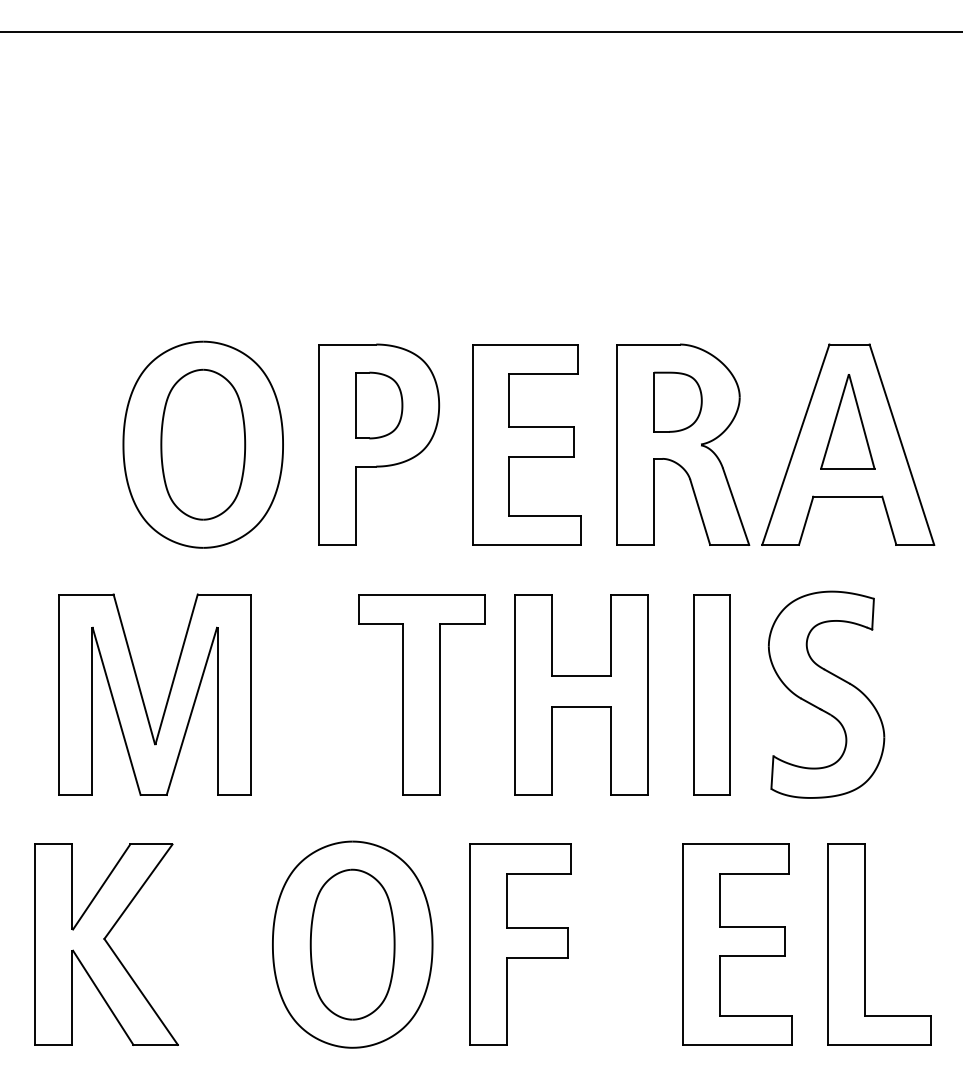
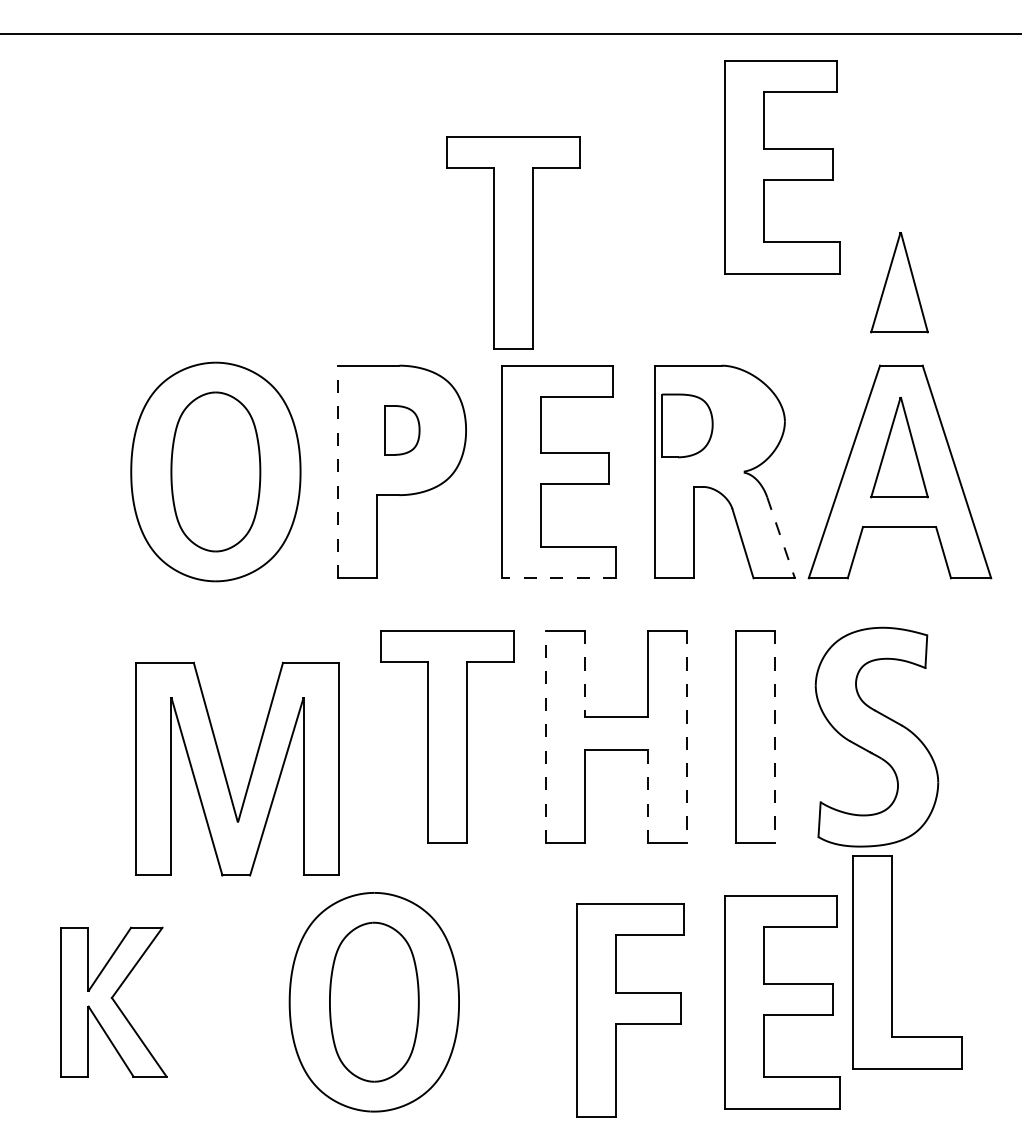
part: (737, 157) -> (782, 167), added
part: (483, 228) -> (513, 242), added
part: (847, 266) -> (899, 282), added
part: (678, 401) -> (687, 425), moved
part: (378, 405) -> (401, 430), size x0.7
line: (318, 444) -> (338, 471), solid -> dashed
line: (736, 506) -> (781, 537), solid -> dashed
line: (526, 545) -> (558, 578), solid -> dashed
line: (551, 635) -> (585, 674), solid -> dashed
line: (514, 694) -> (546, 736), solid -> dashed
line: (647, 695) -> (687, 737), solid -> dashed
line: (729, 695) -> (774, 737), solid -> dashed
part: (143, 698) -> (225, 773), moved
line: (611, 750) -> (648, 796), solid -> dashed
part: (106, 943) -> (113, 1001), size x0.7
part: (520, 944) -> (630, 1010), moved
part: (865, 944) -> (892, 962), moved

